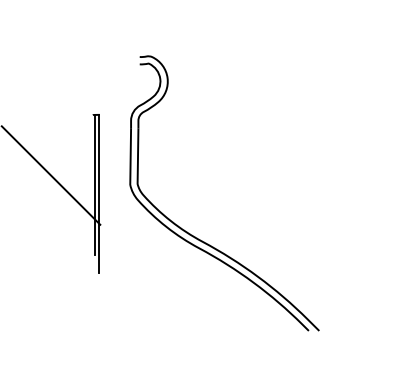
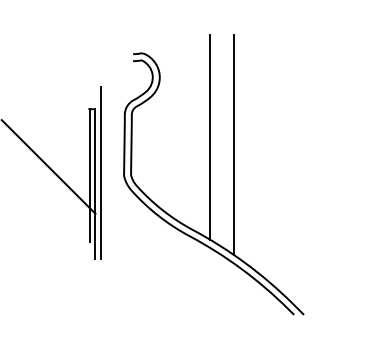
line: (220, 144) -> (209, 137), added
line: (245, 152) -> (233, 145), added
line: (105, 181) -> (100, 172), added

